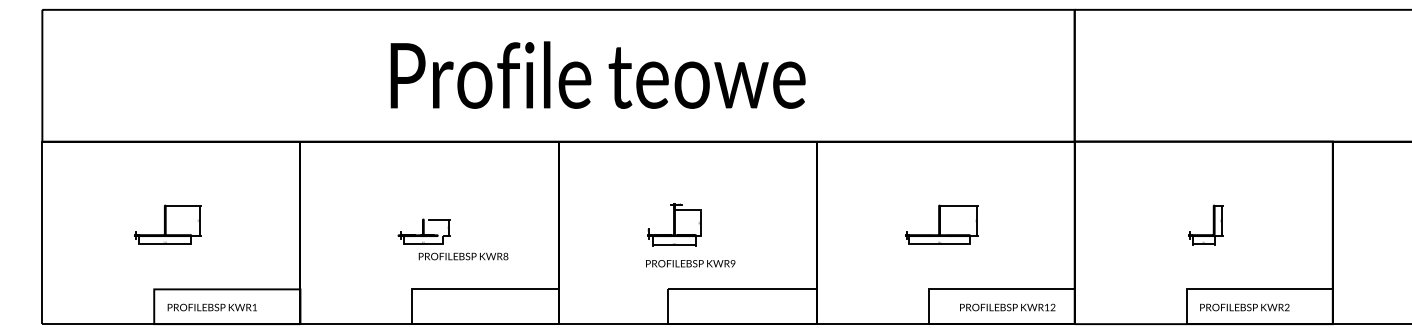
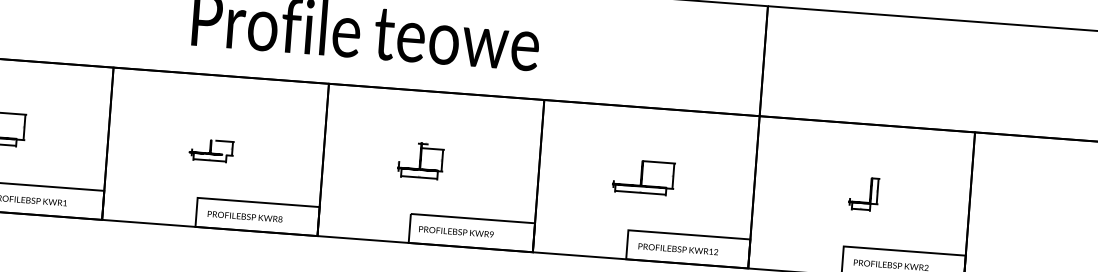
text: (463, 256) -> (245, 216), moved
text: (690, 263) -> (456, 231), moved
text: (1007, 307) -> (678, 249), moved

